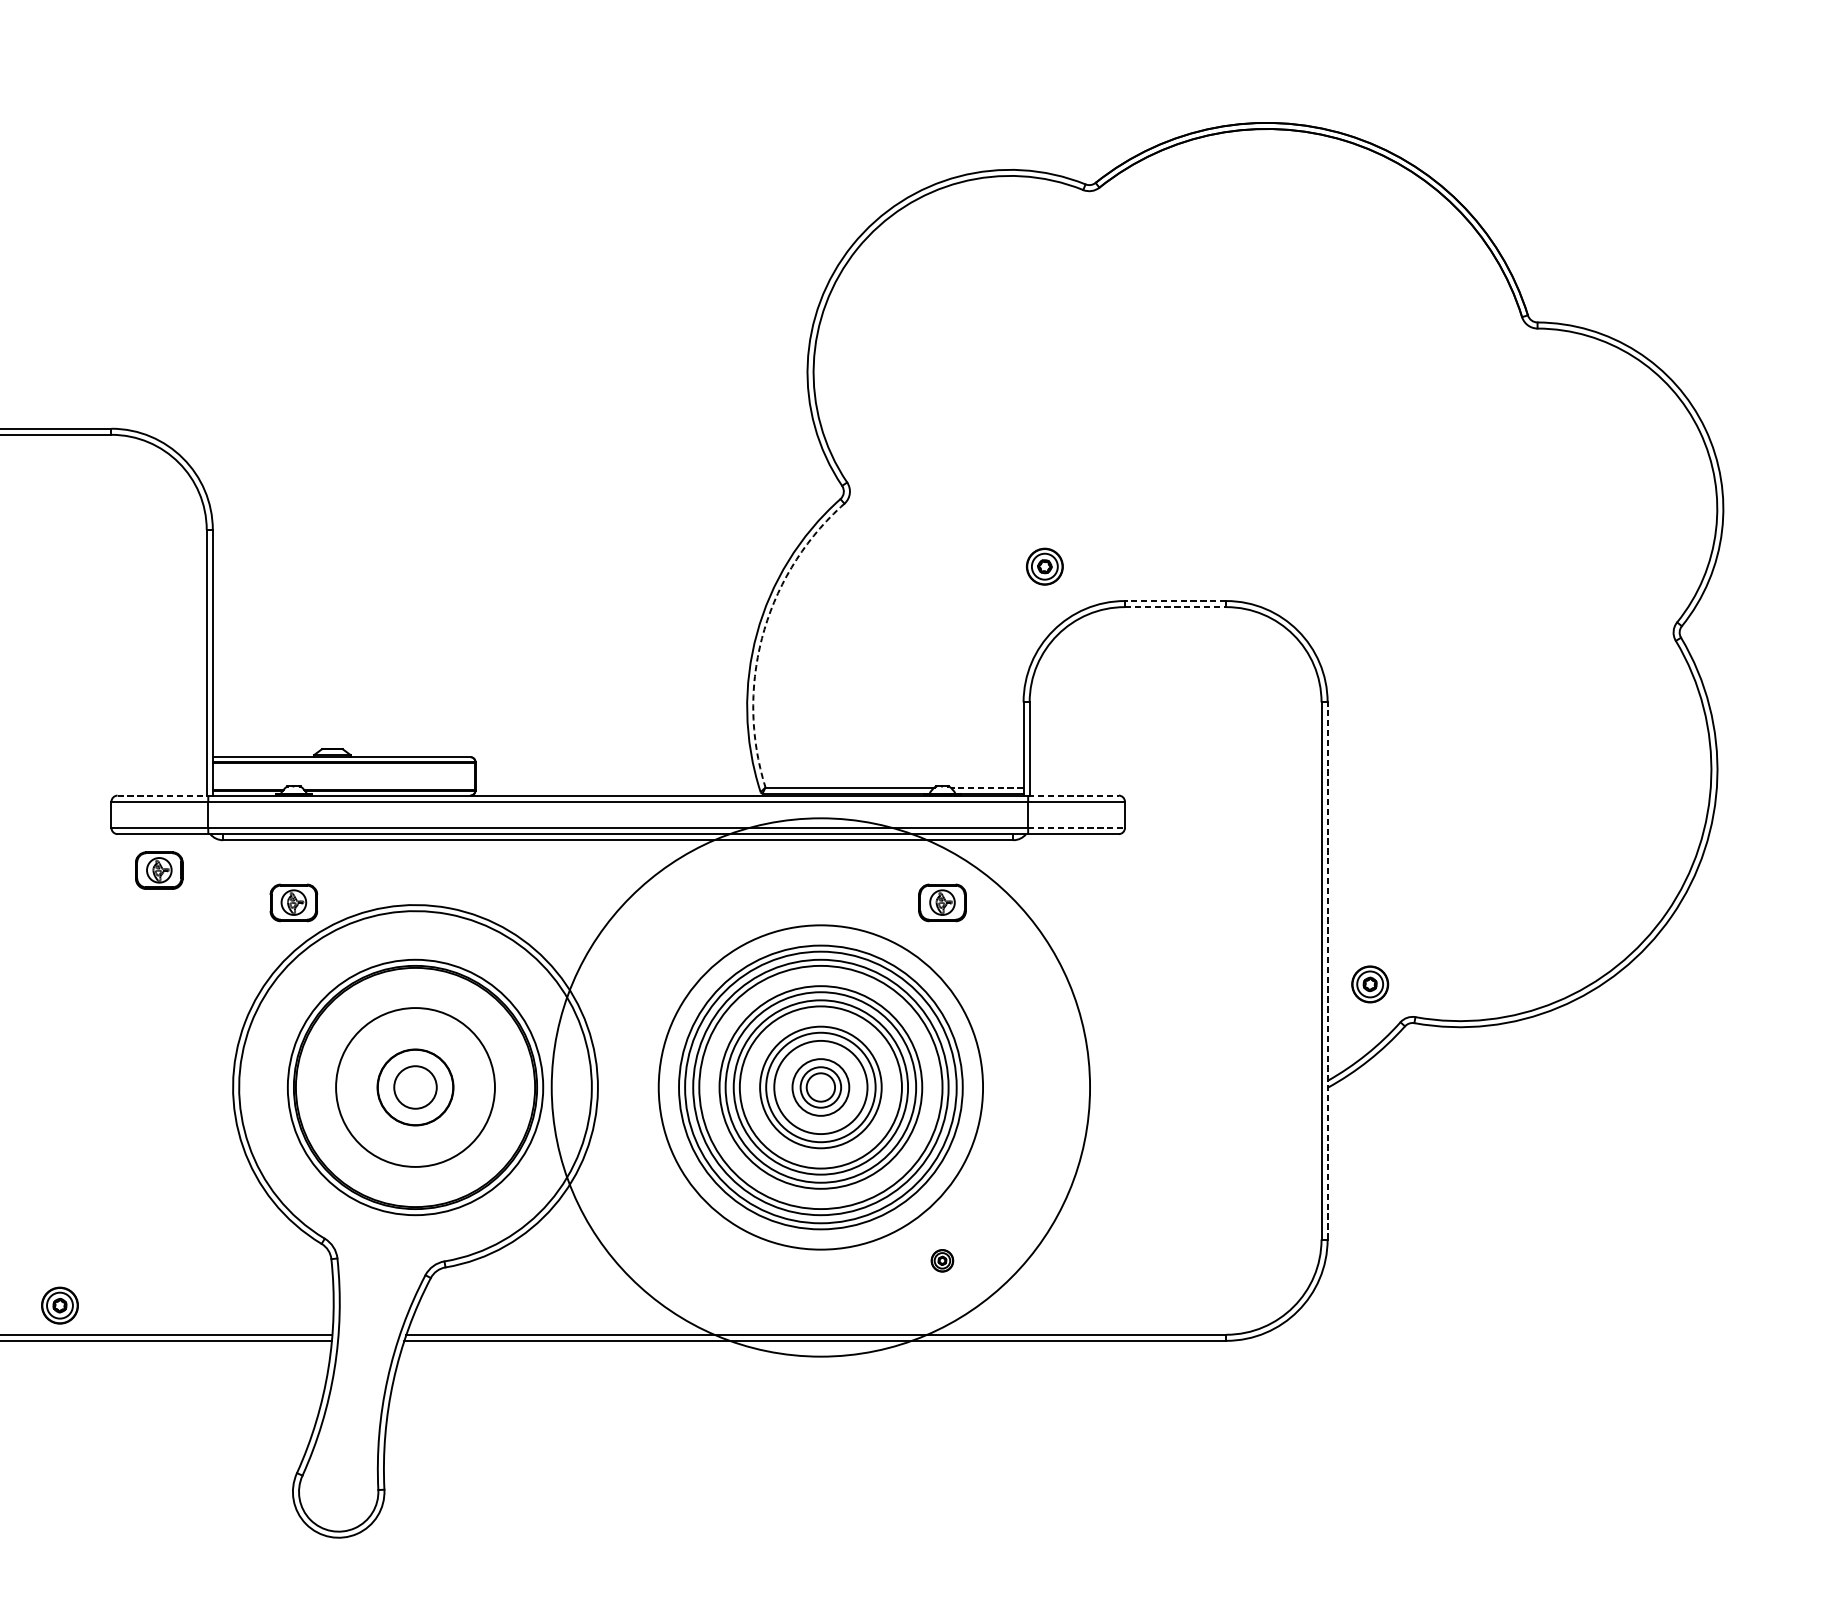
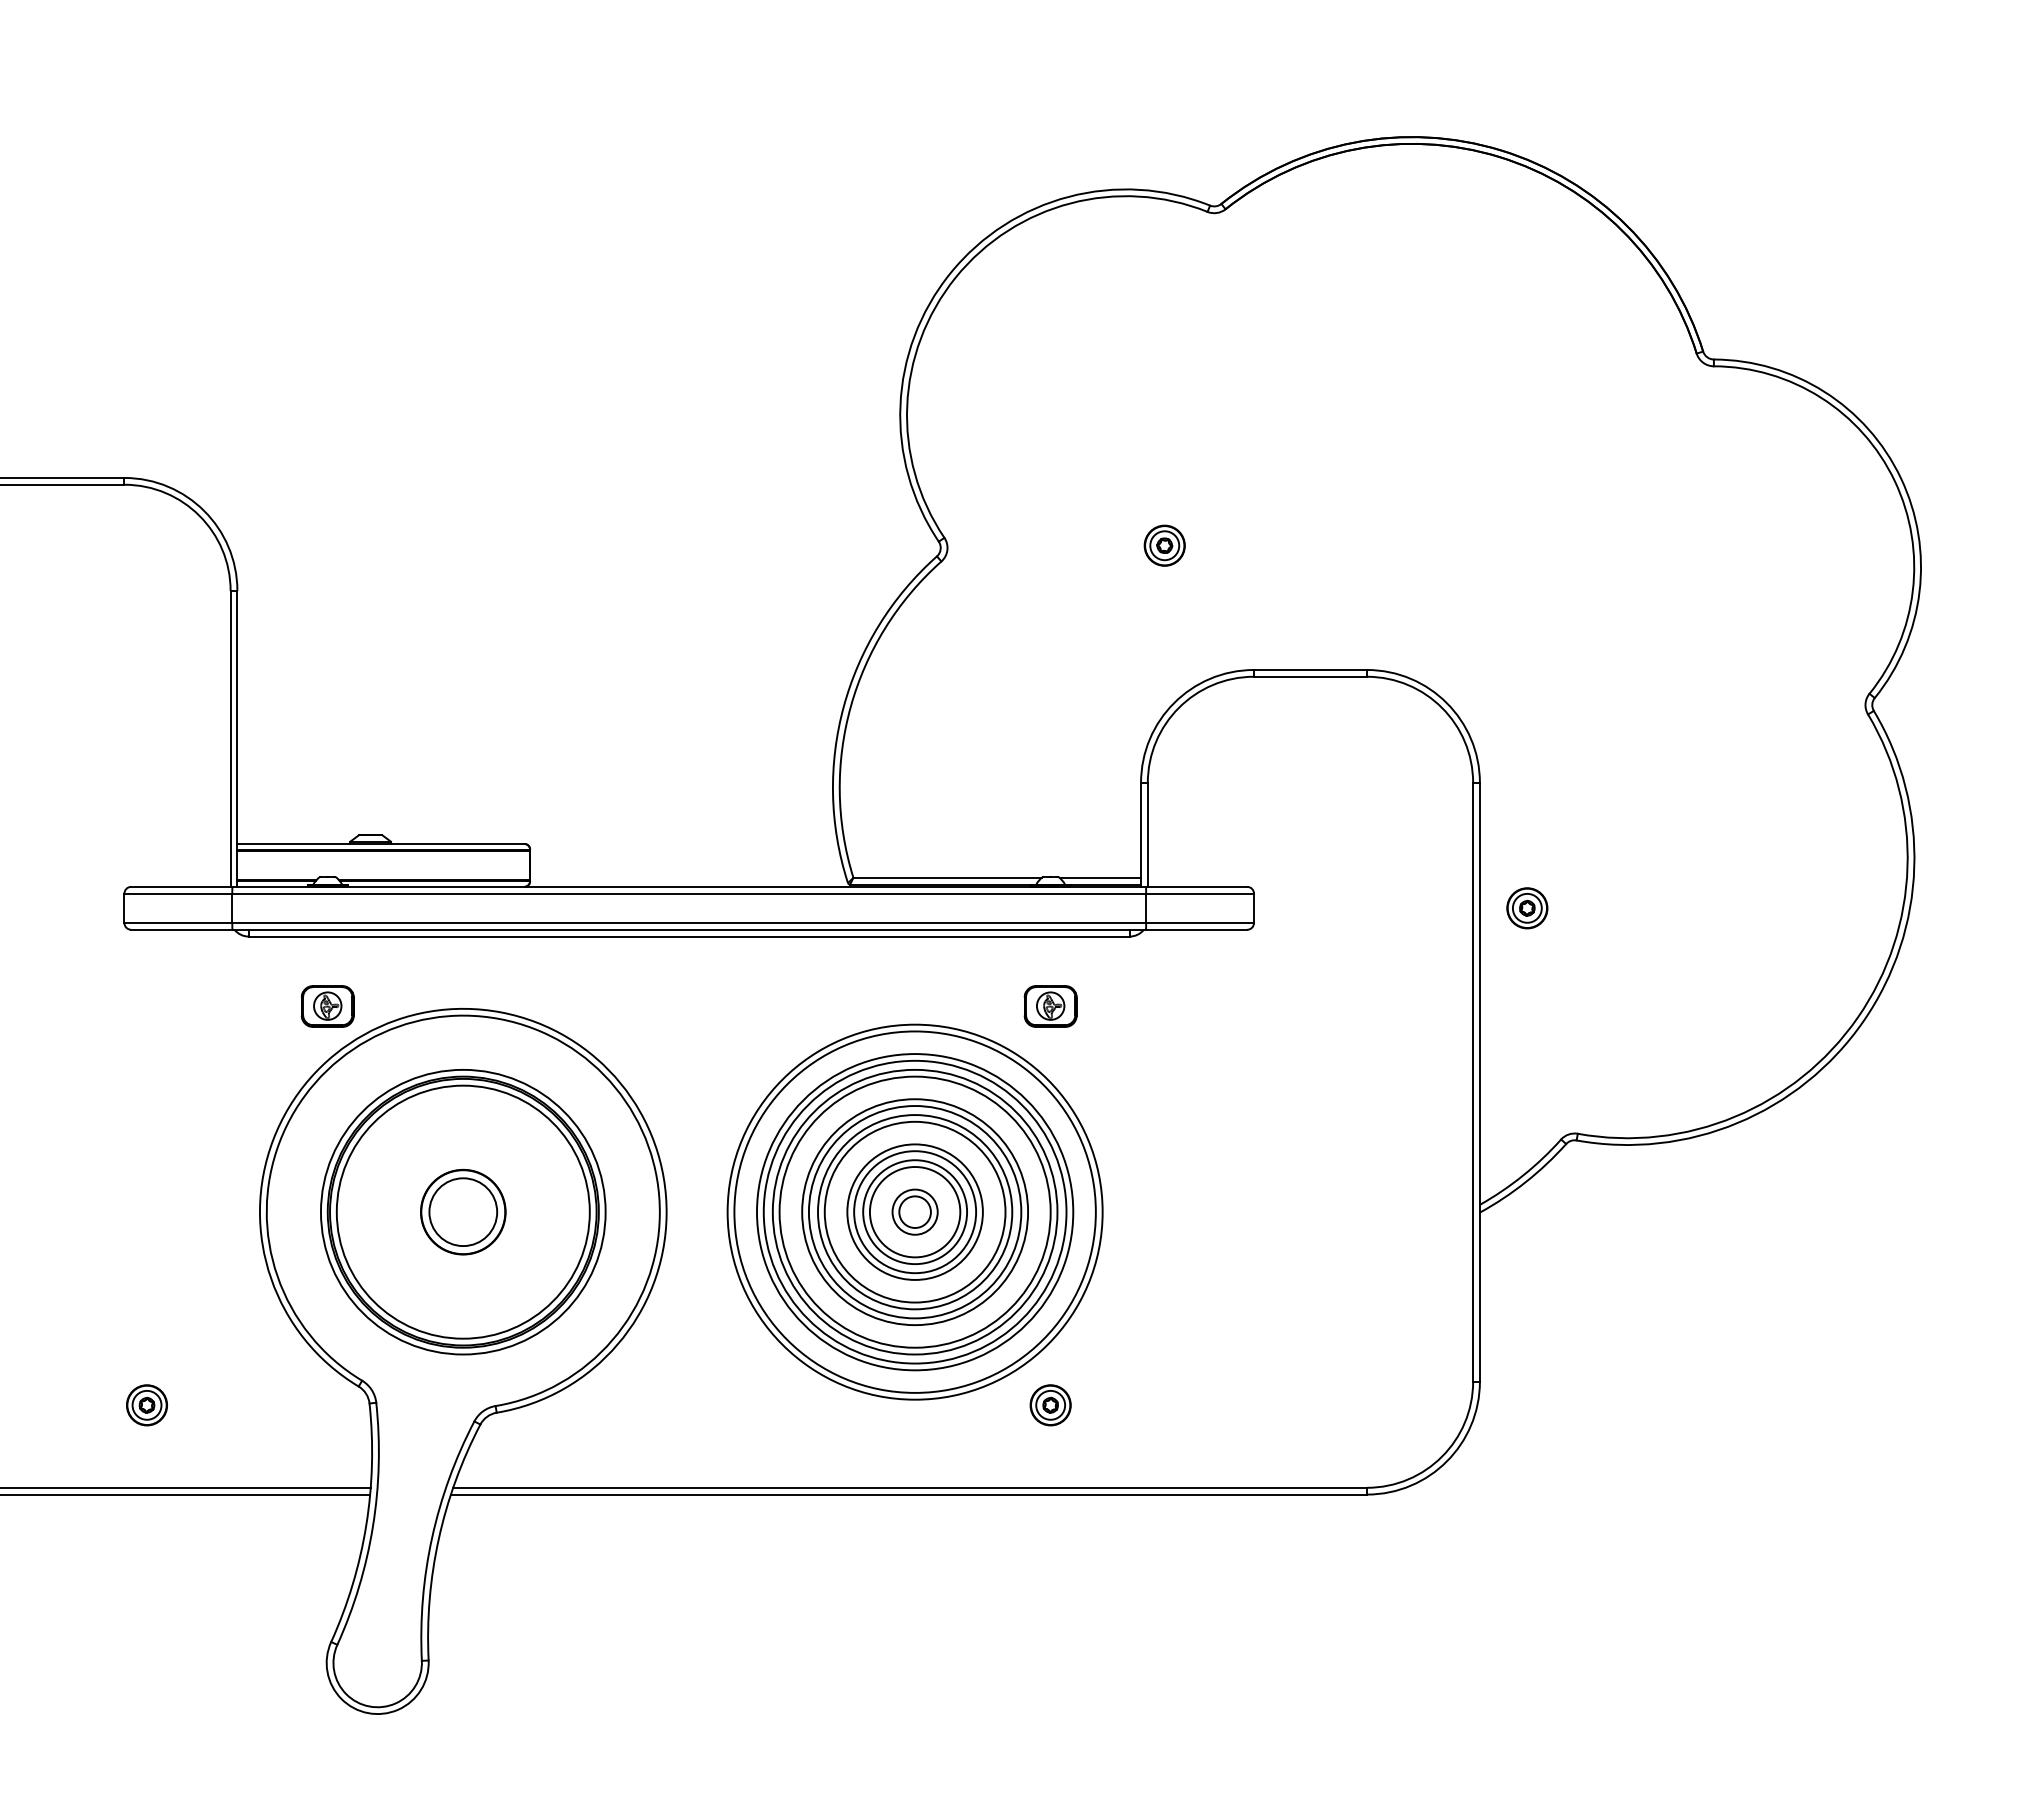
part: (1044, 566) -> (1164, 545), moved
line: (1174, 601) -> (1309, 670), dashed -> solid
line: (1175, 606) -> (1310, 676), dashed -> solid
arc: (762, 633) -> (850, 706), dashed -> solid
line: (987, 787) -> (1100, 877), dashed -> solid
line: (162, 795) -> (181, 886), dashed -> solid
line: (1073, 795) -> (1196, 886), dashed -> solid
line: (1076, 828) -> (1200, 923), dashed -> solid
part: (159, 870) -> (177, 970), removed
line: (1327, 970) -> (1479, 1081), dashed -> solid
part: (1370, 984) -> (1527, 908), moved
circle: (414, 1086) -> (462, 1211), size x1.43
circle: (820, 1086) -> (914, 1211), size x0.62
circle: (415, 1087) -> (463, 1212), size x1.43
circle: (820, 1087) -> (914, 1212), size x1.43
part: (942, 1260) -> (1050, 1405), size x1.67
part: (59, 1305) -> (146, 1405), moved

